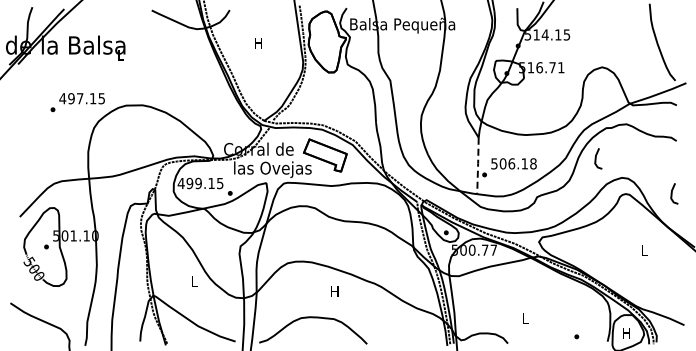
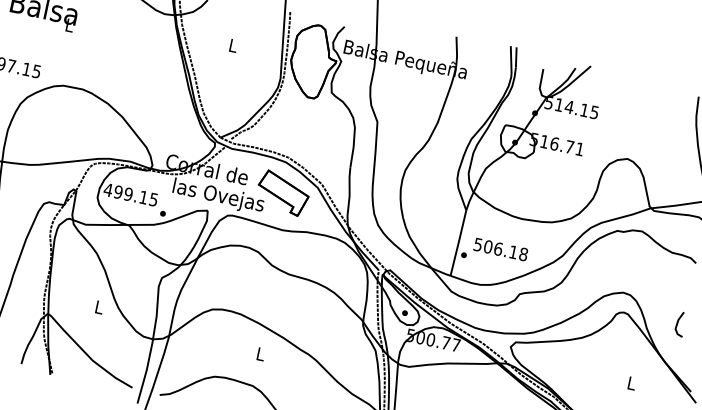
text: (258, 43) -> (233, 46), H -> L
line: (596, 158) -> (598, 263), removed
line: (478, 165) -> (459, 242), dashed -> solid
text: (334, 291) -> (260, 353), H -> L

